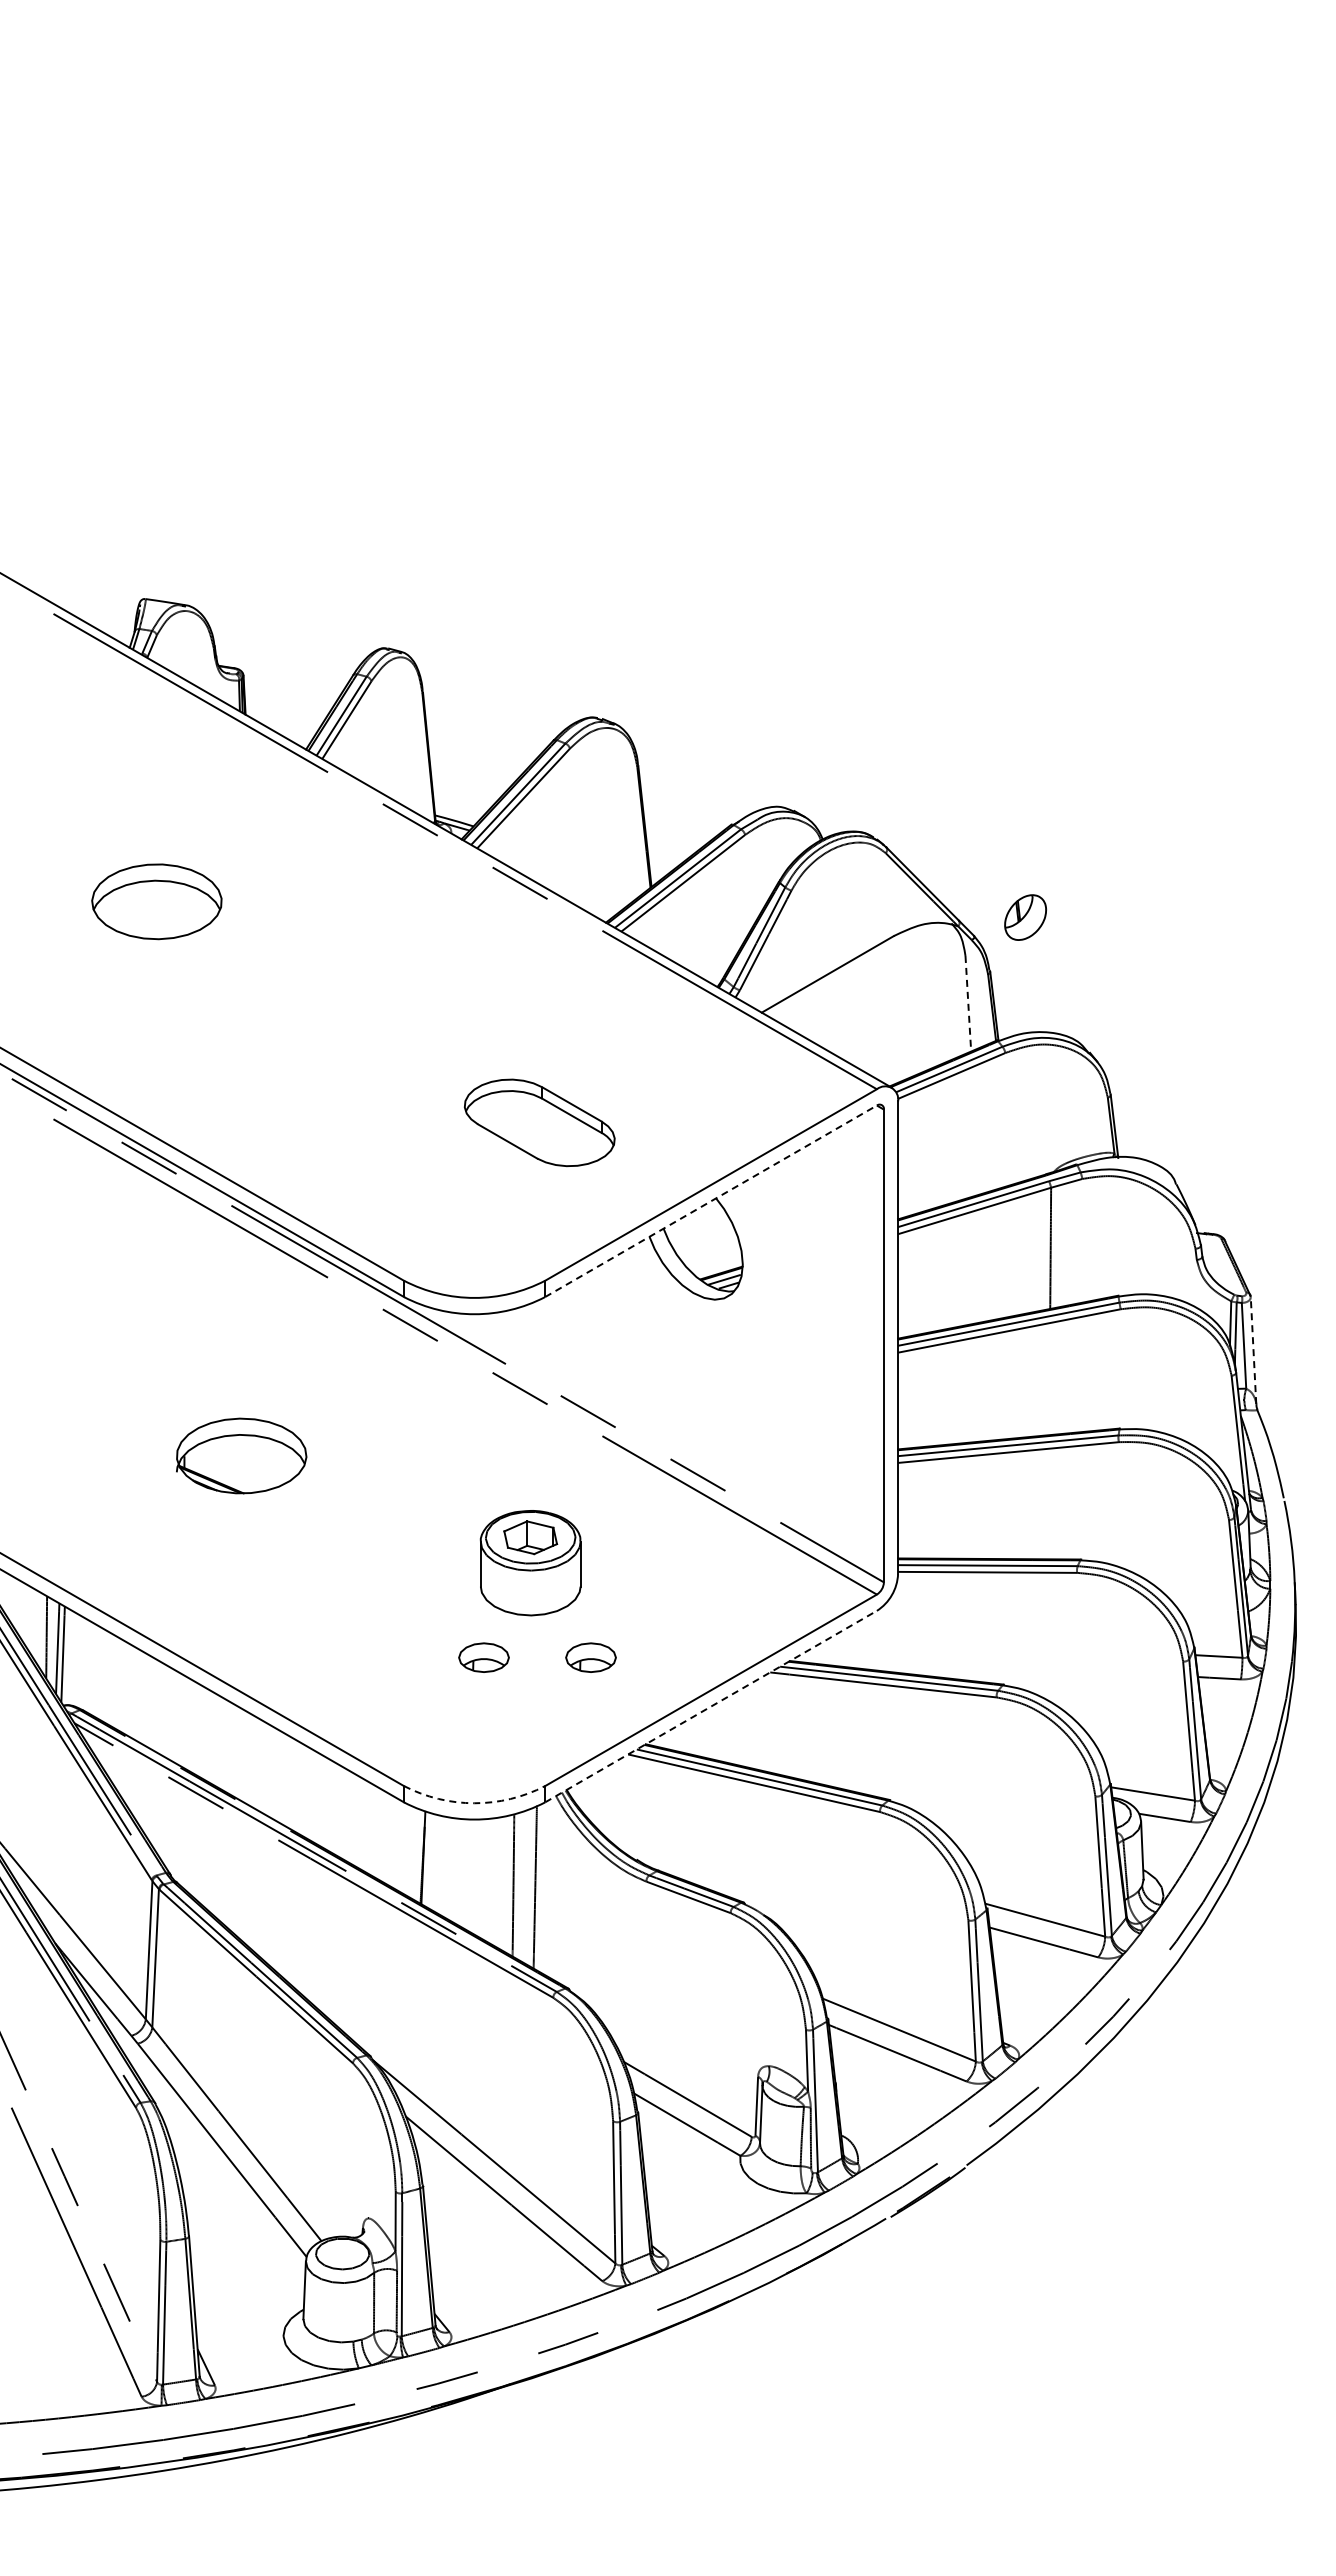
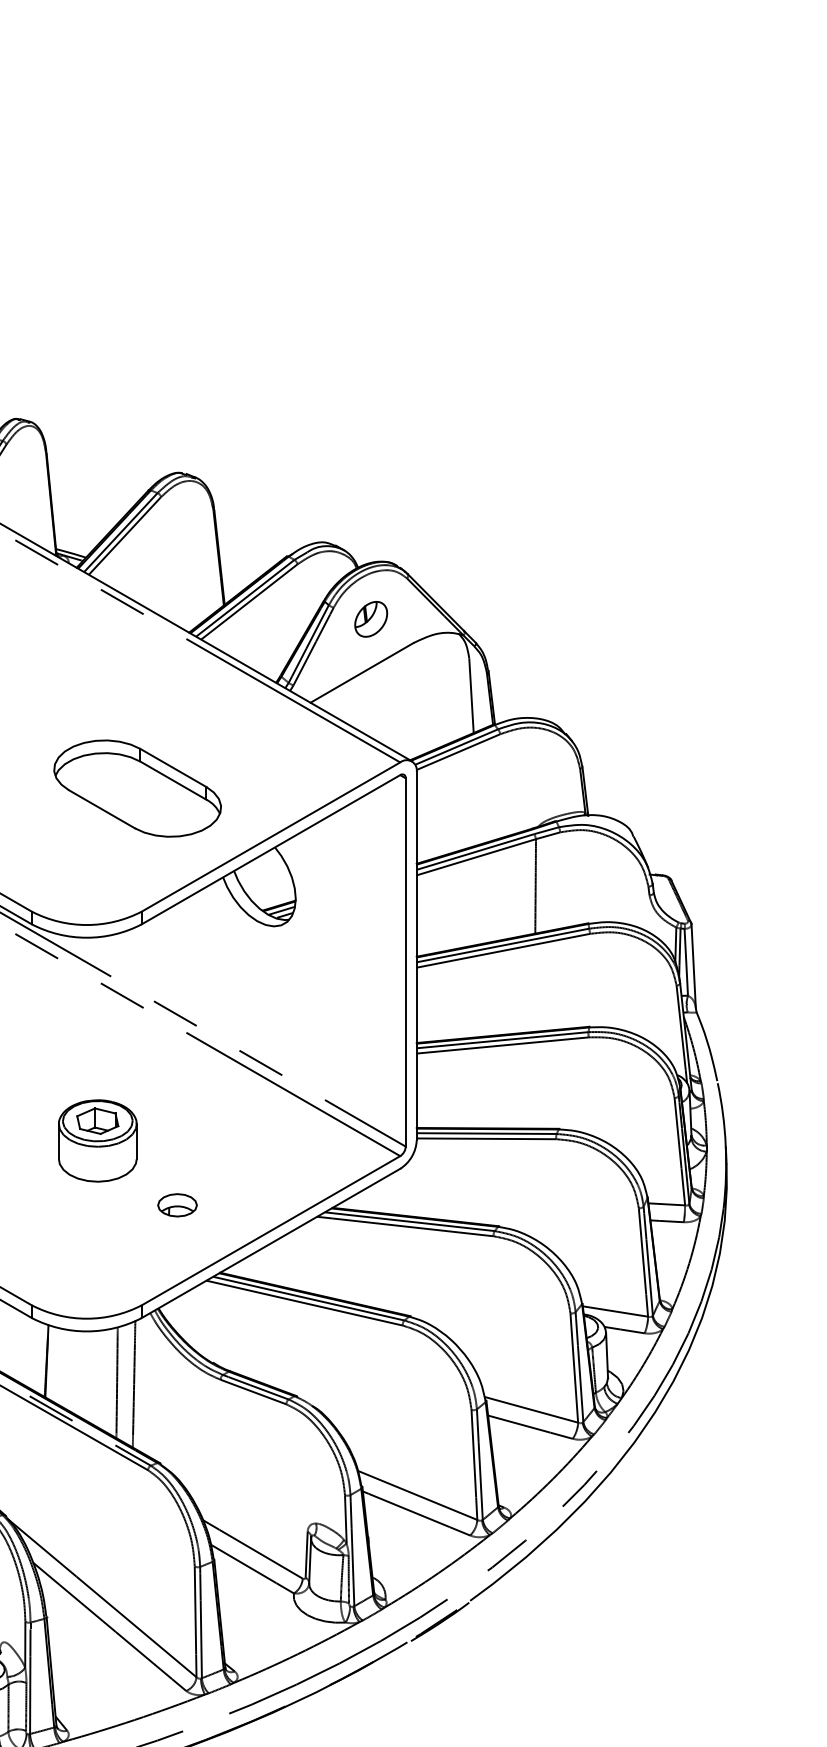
part: (1025, 917) -> (371, 619), moved
line: (968, 1004) -> (471, 696), dashed -> solid
part: (539, 1122) -> (137, 788), size x1.43
line: (711, 1201) -> (271, 849), dashed -> solid
line: (1253, 1350) -> (693, 965), dashed -> solid
part: (530, 1563) -> (97, 1141), moved
part: (483, 1657) -> (93, 1205), removed
line: (711, 1706) -> (271, 1243), dashed -> solid
arc: (474, 1803) -> (86, 1318), dashed -> solid

